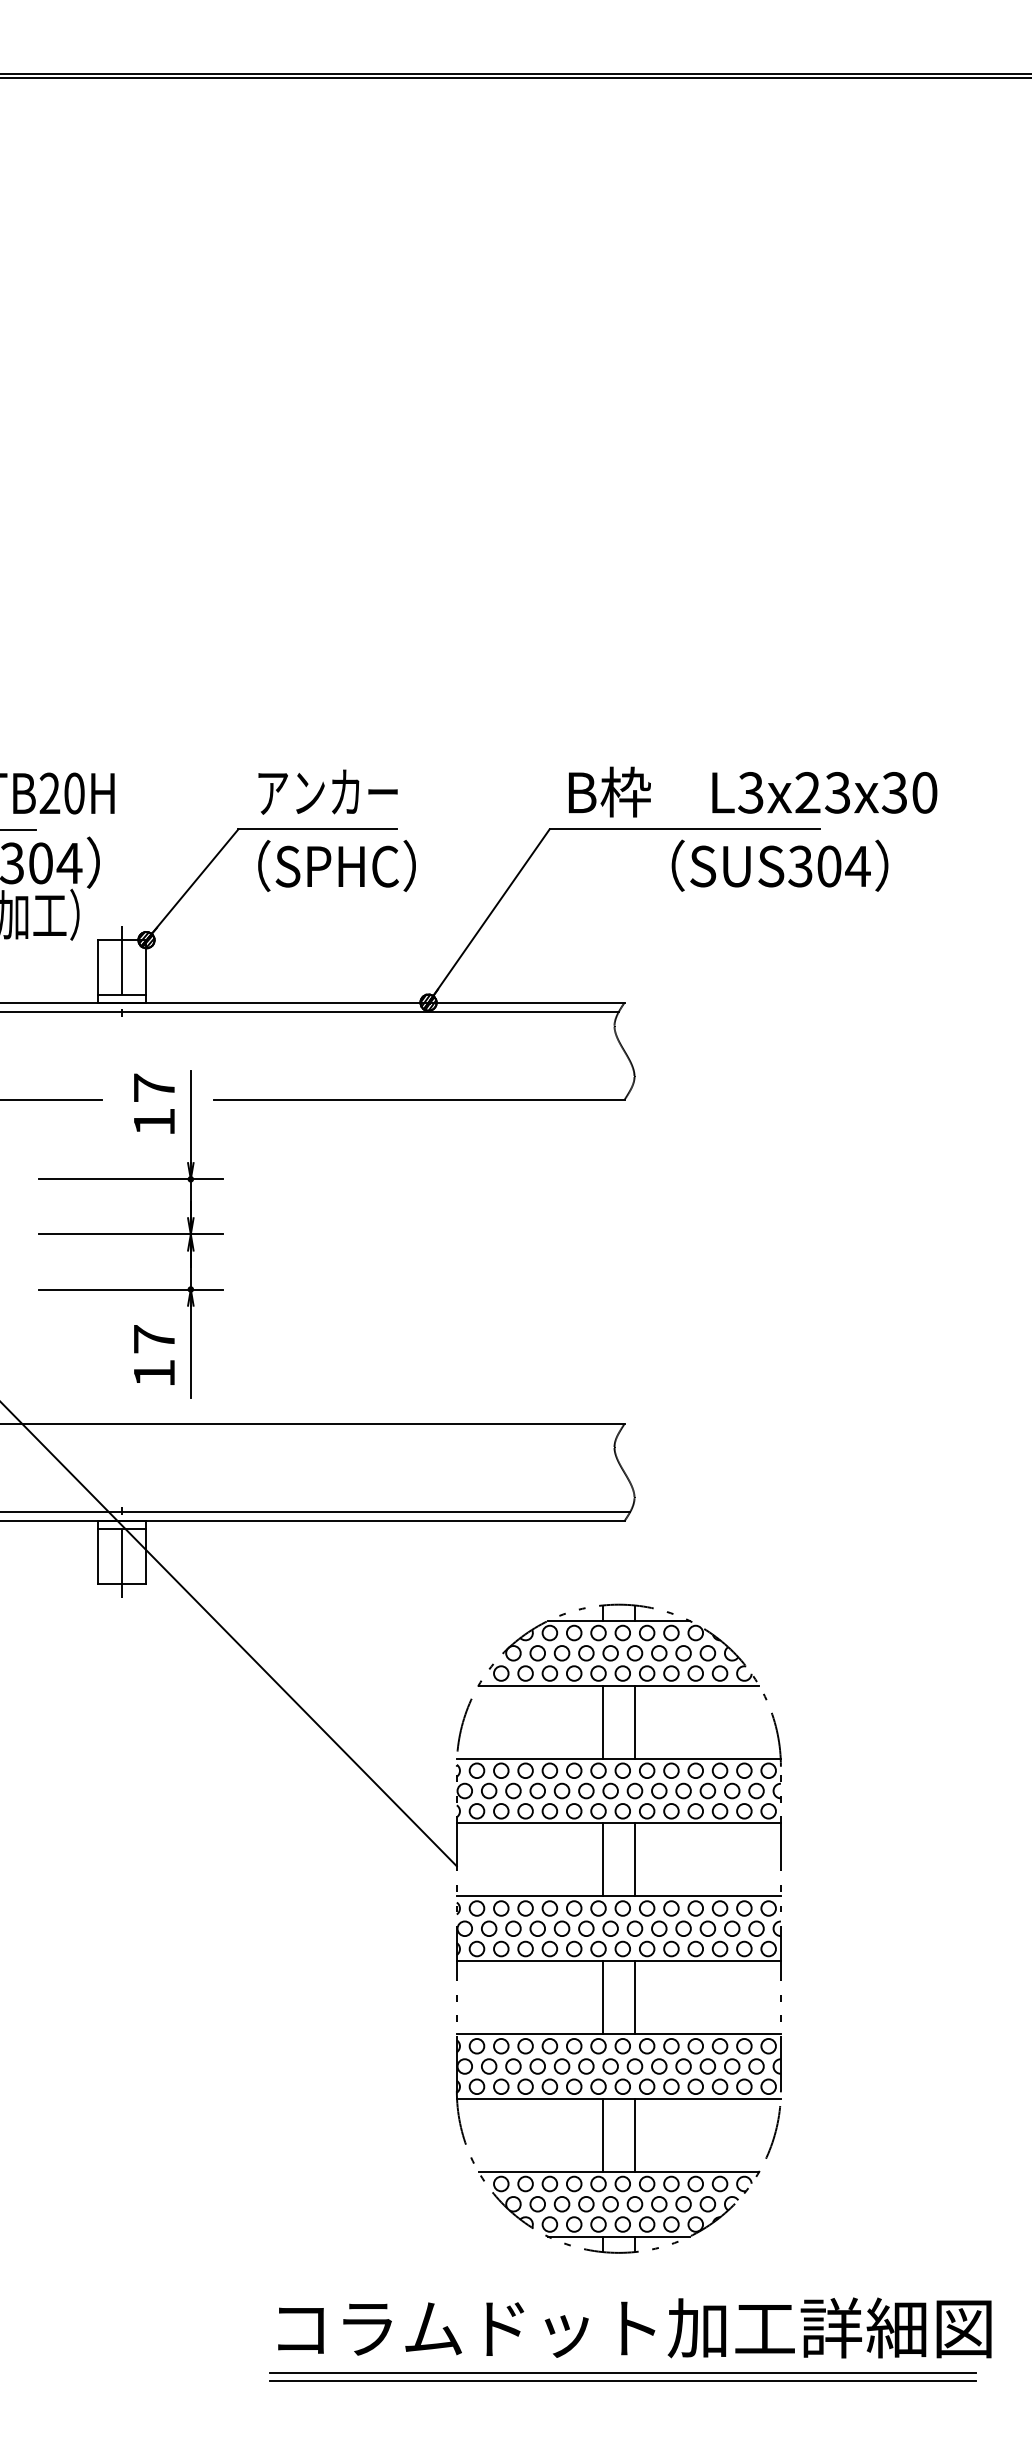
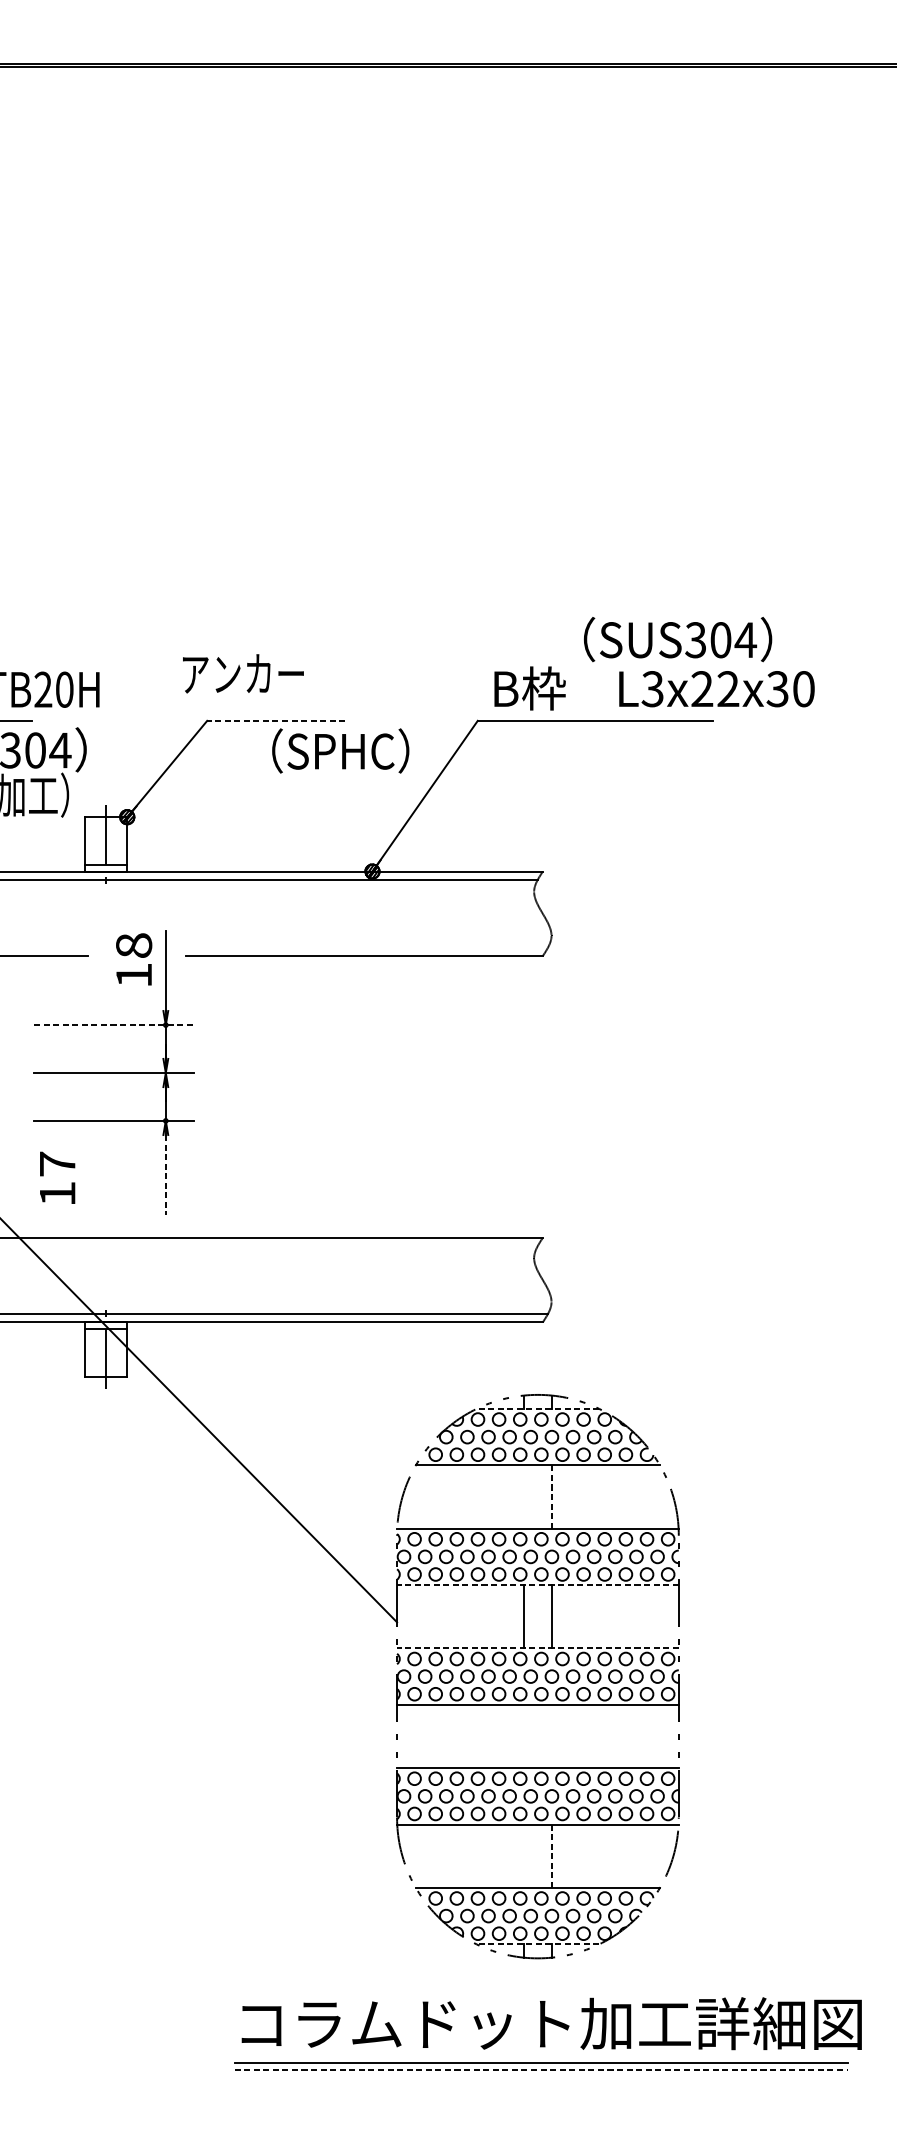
text: (327, 791) -> (242, 673), moved
text: (837, 792) -> (727, 688), L3x23x30 -> L3x22x30
line: (317, 829) -> (275, 721), solid -> dashed
text: (336, 865) -> (340, 750), moved
text: (779, 865) -> (677, 639), moved
text: (154, 1087) -> (134, 945), 17 -> 18
line: (131, 1179) -> (114, 1025), solid -> dashed
line: (190, 1352) -> (165, 1175), solid -> dashed
text: (154, 1354) -> (57, 1177), moved
line: (618, 1620) -> (537, 1408), solid -> dashed
line: (602, 1721) -> (523, 1496), removed
line: (635, 1722) -> (552, 1497), solid -> dashed
line: (618, 1823) -> (537, 1585), solid -> dashed
line: (618, 1896) -> (537, 1648), solid -> dashed
line: (602, 1997) -> (523, 1736), removed
line: (635, 1997) -> (552, 1736), removed
line: (602, 2134) -> (523, 1855), removed
line: (635, 2135) -> (552, 1856), solid -> dashed
line: (618, 2236) -> (537, 1944), solid -> dashed
line: (622, 2381) -> (541, 2070), solid -> dashed

